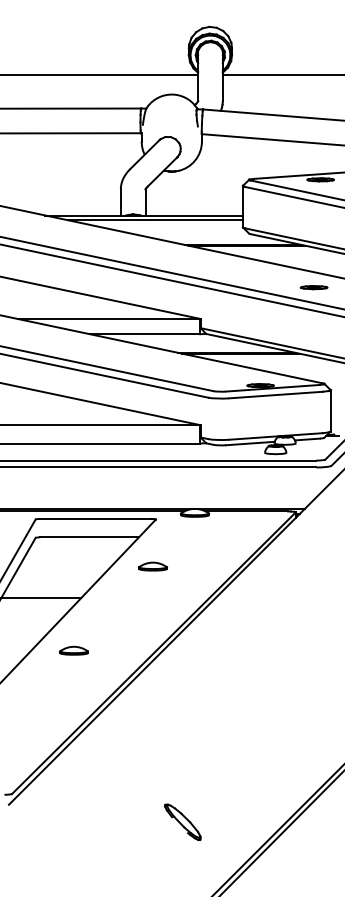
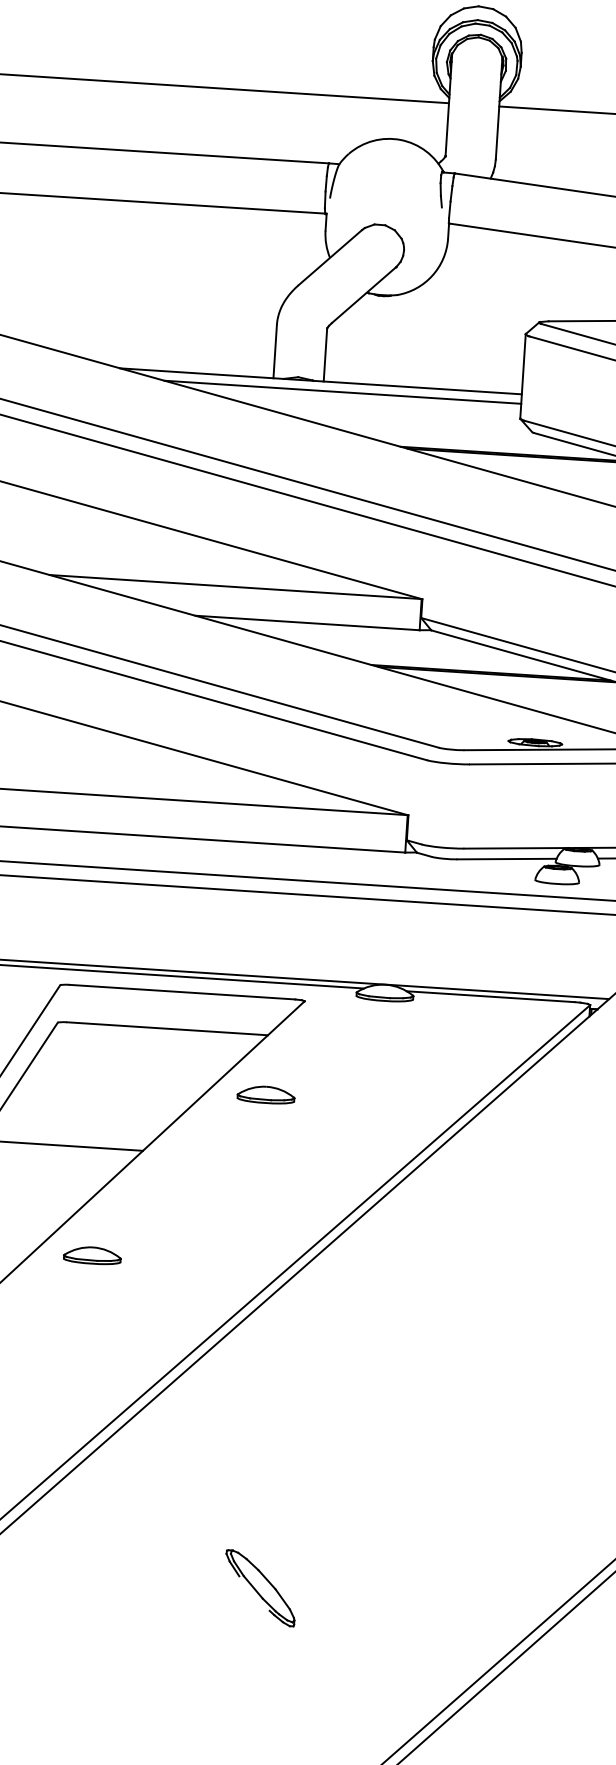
part: (152, 566) -> (265, 1094), moved
part: (74, 650) -> (93, 1255), moved
part: (182, 822) -> (259, 1588), moved

